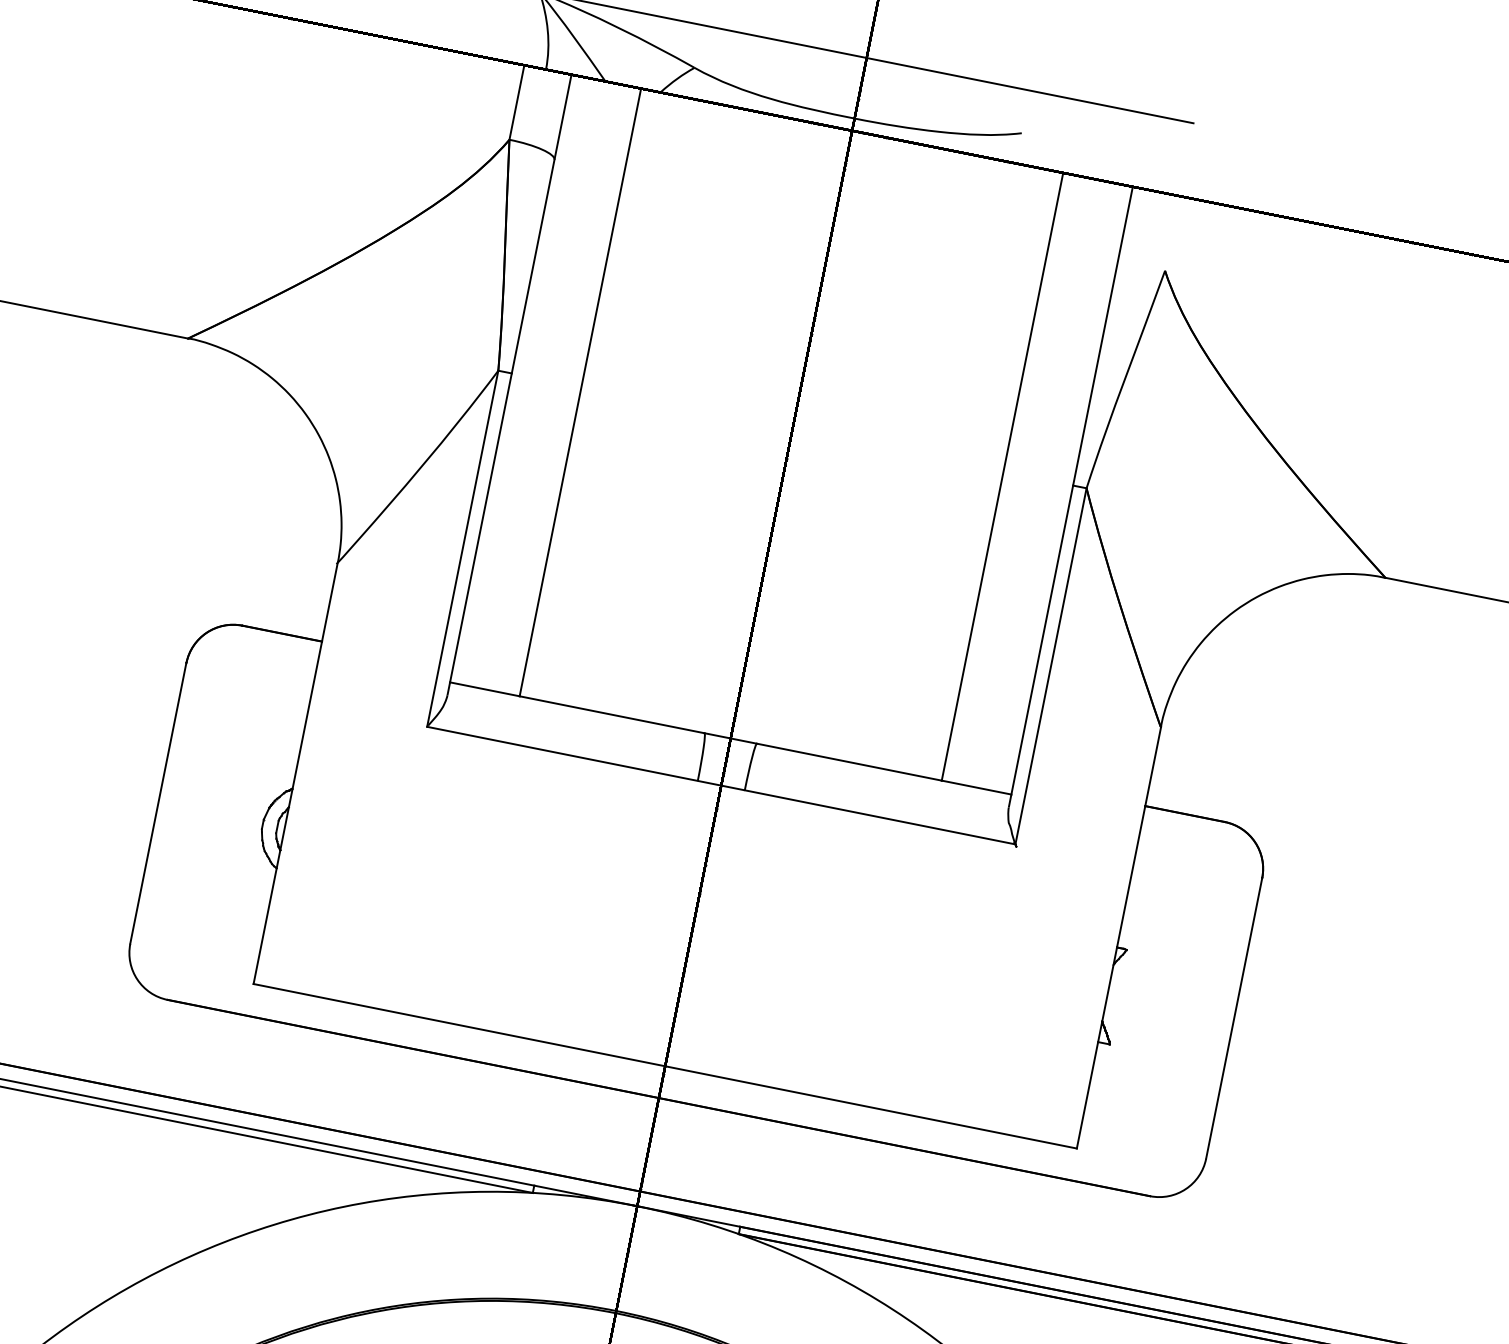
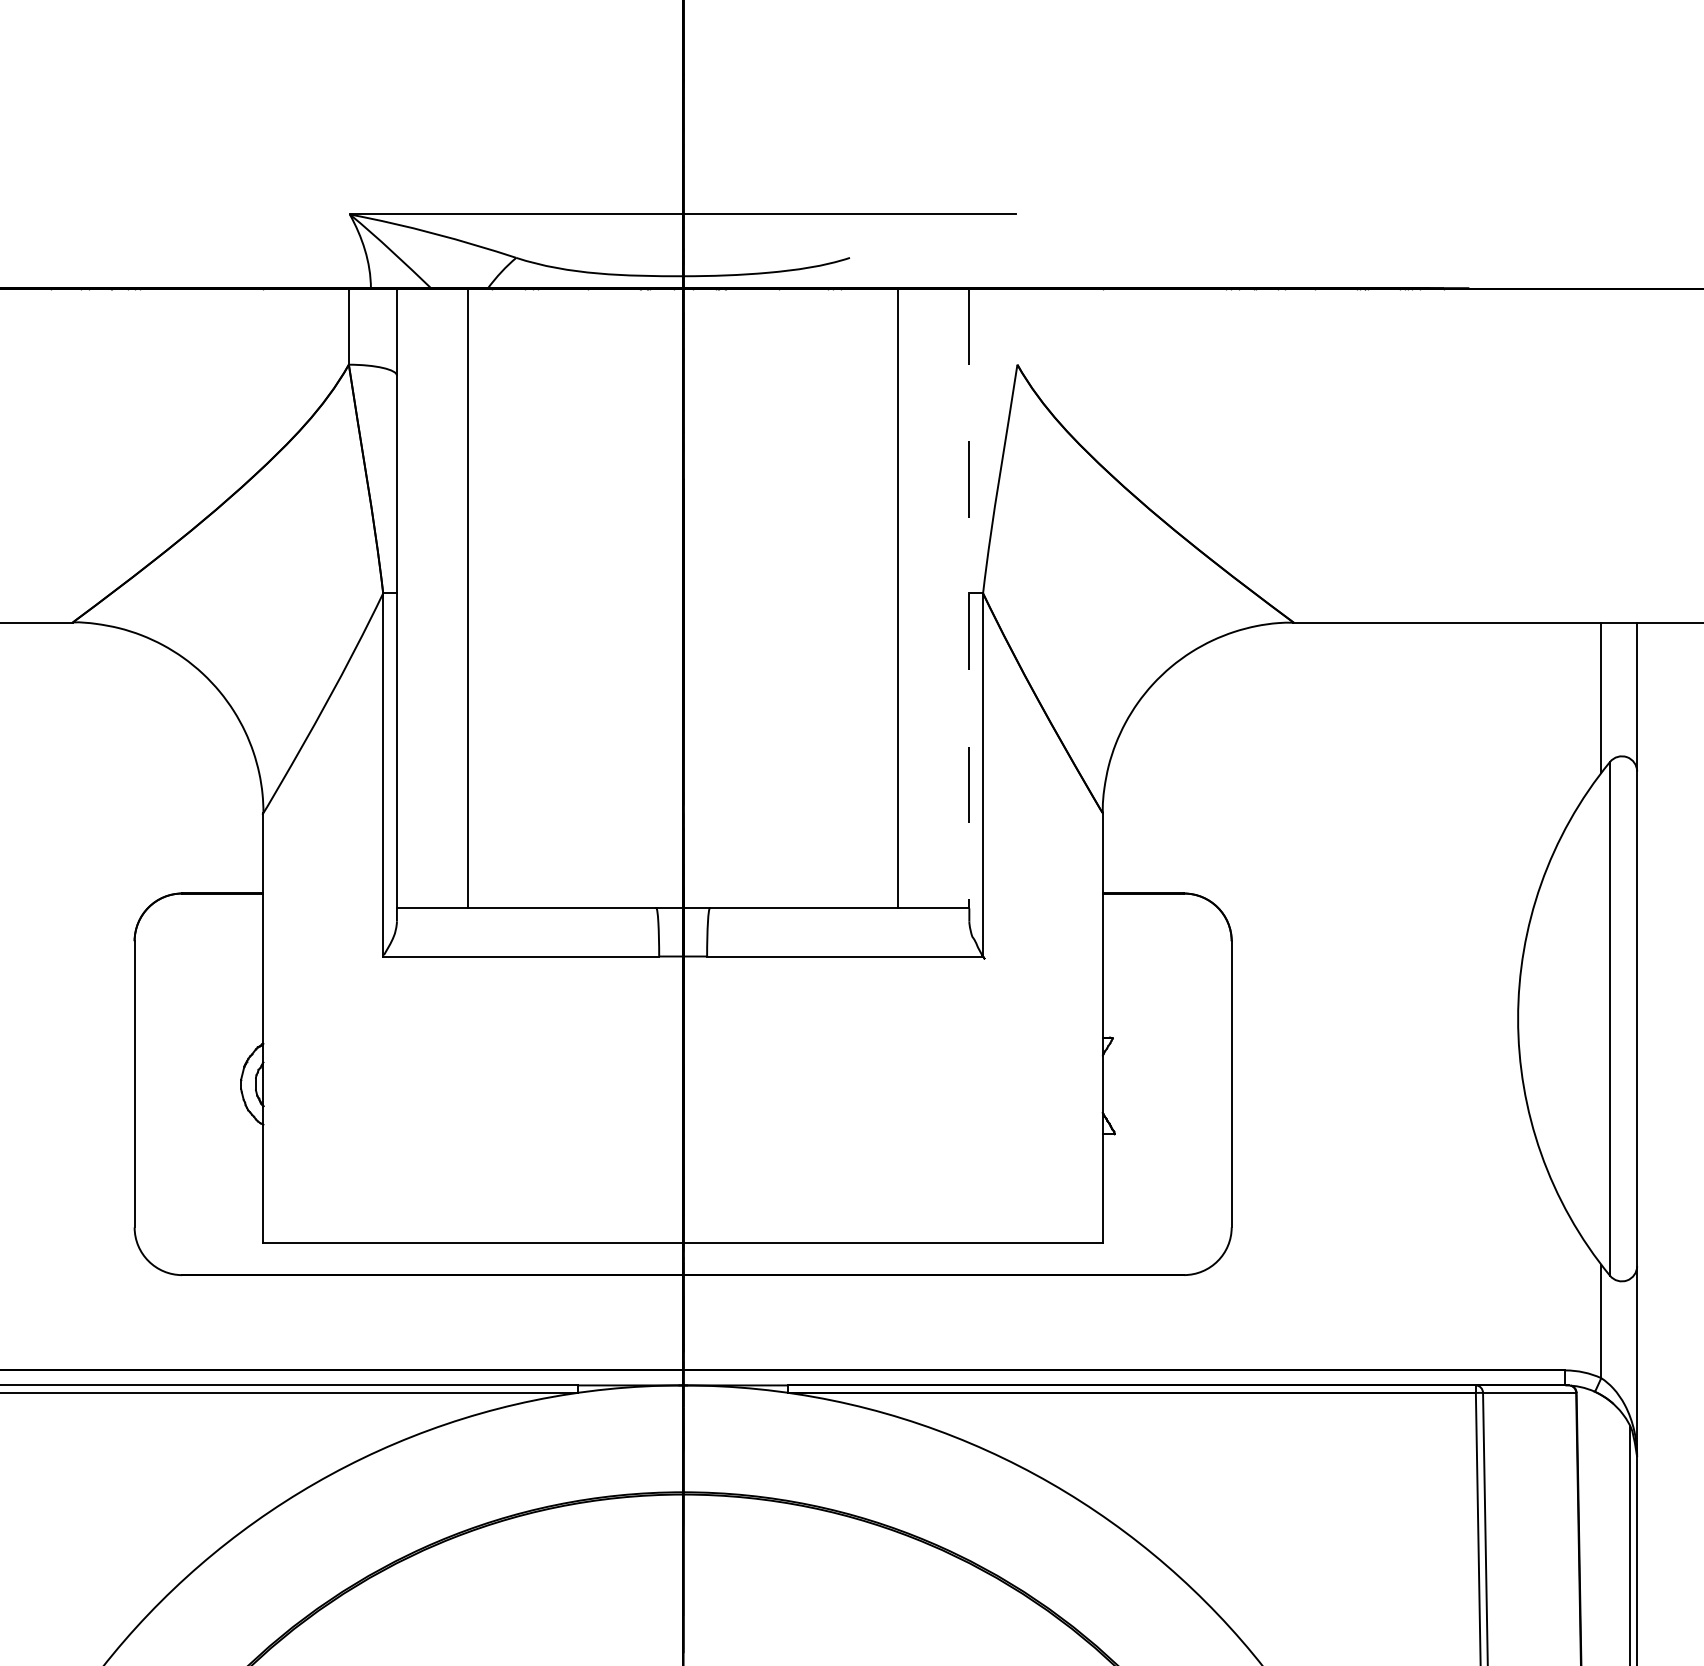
line: (1072, 490) -> (969, 598), solid -> dashed

